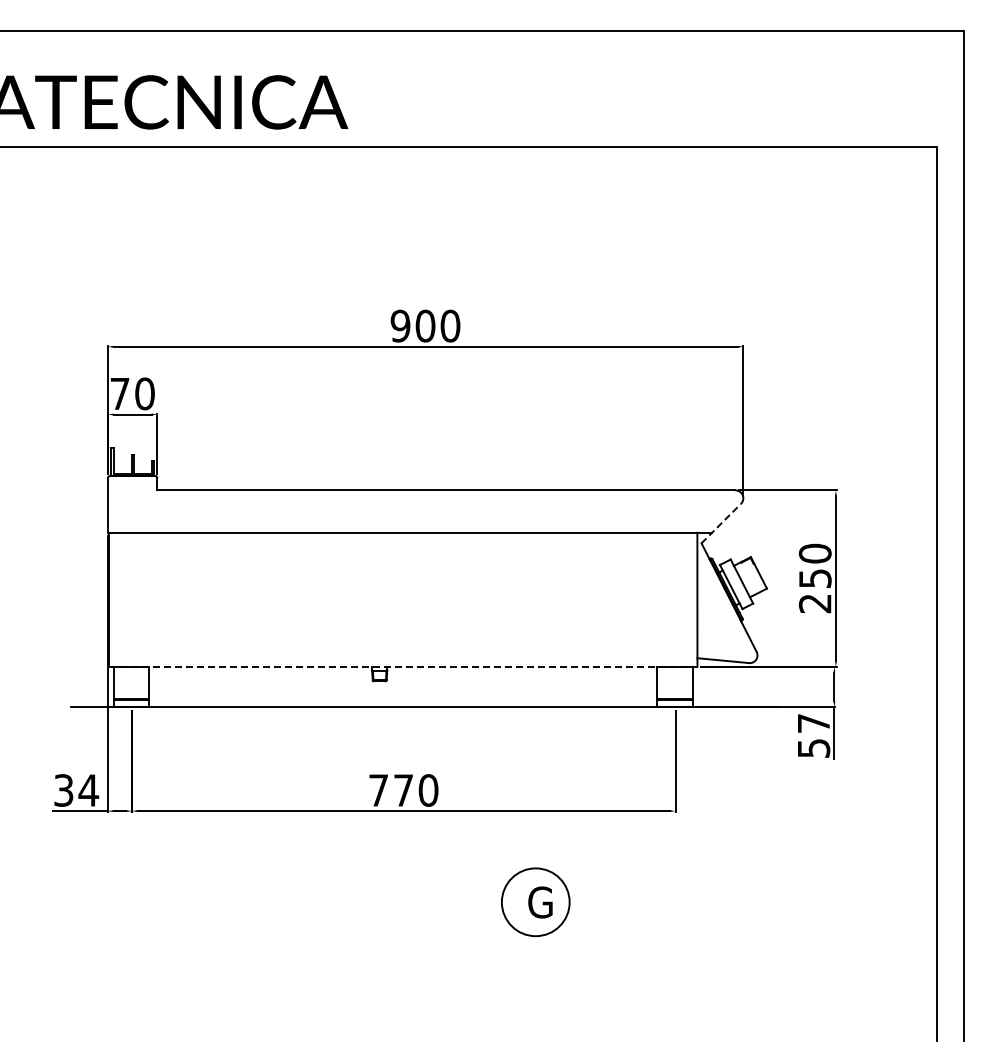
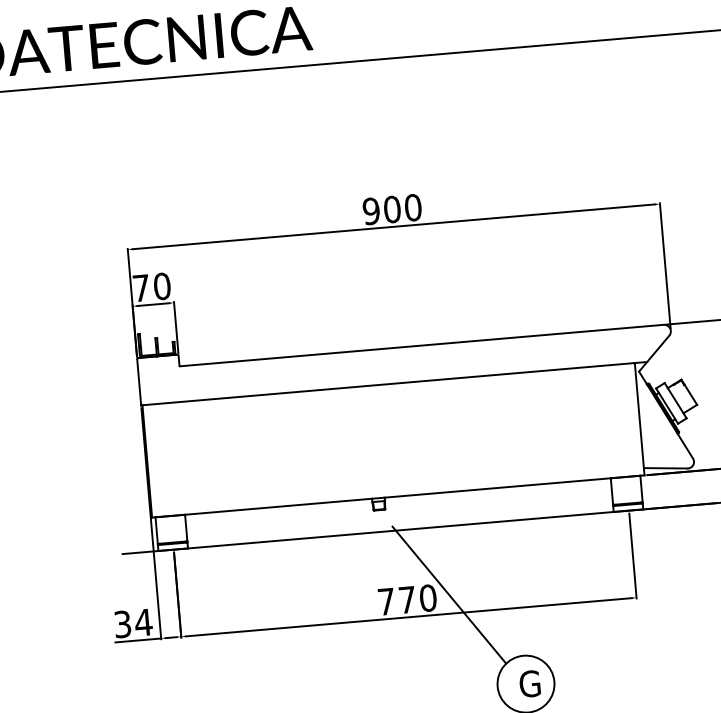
line: (721, 523) -> (654, 353), dashed -> solid
line: (403, 666) -> (398, 496), dashed -> solid
line: (453, 789) -> (449, 595), added

